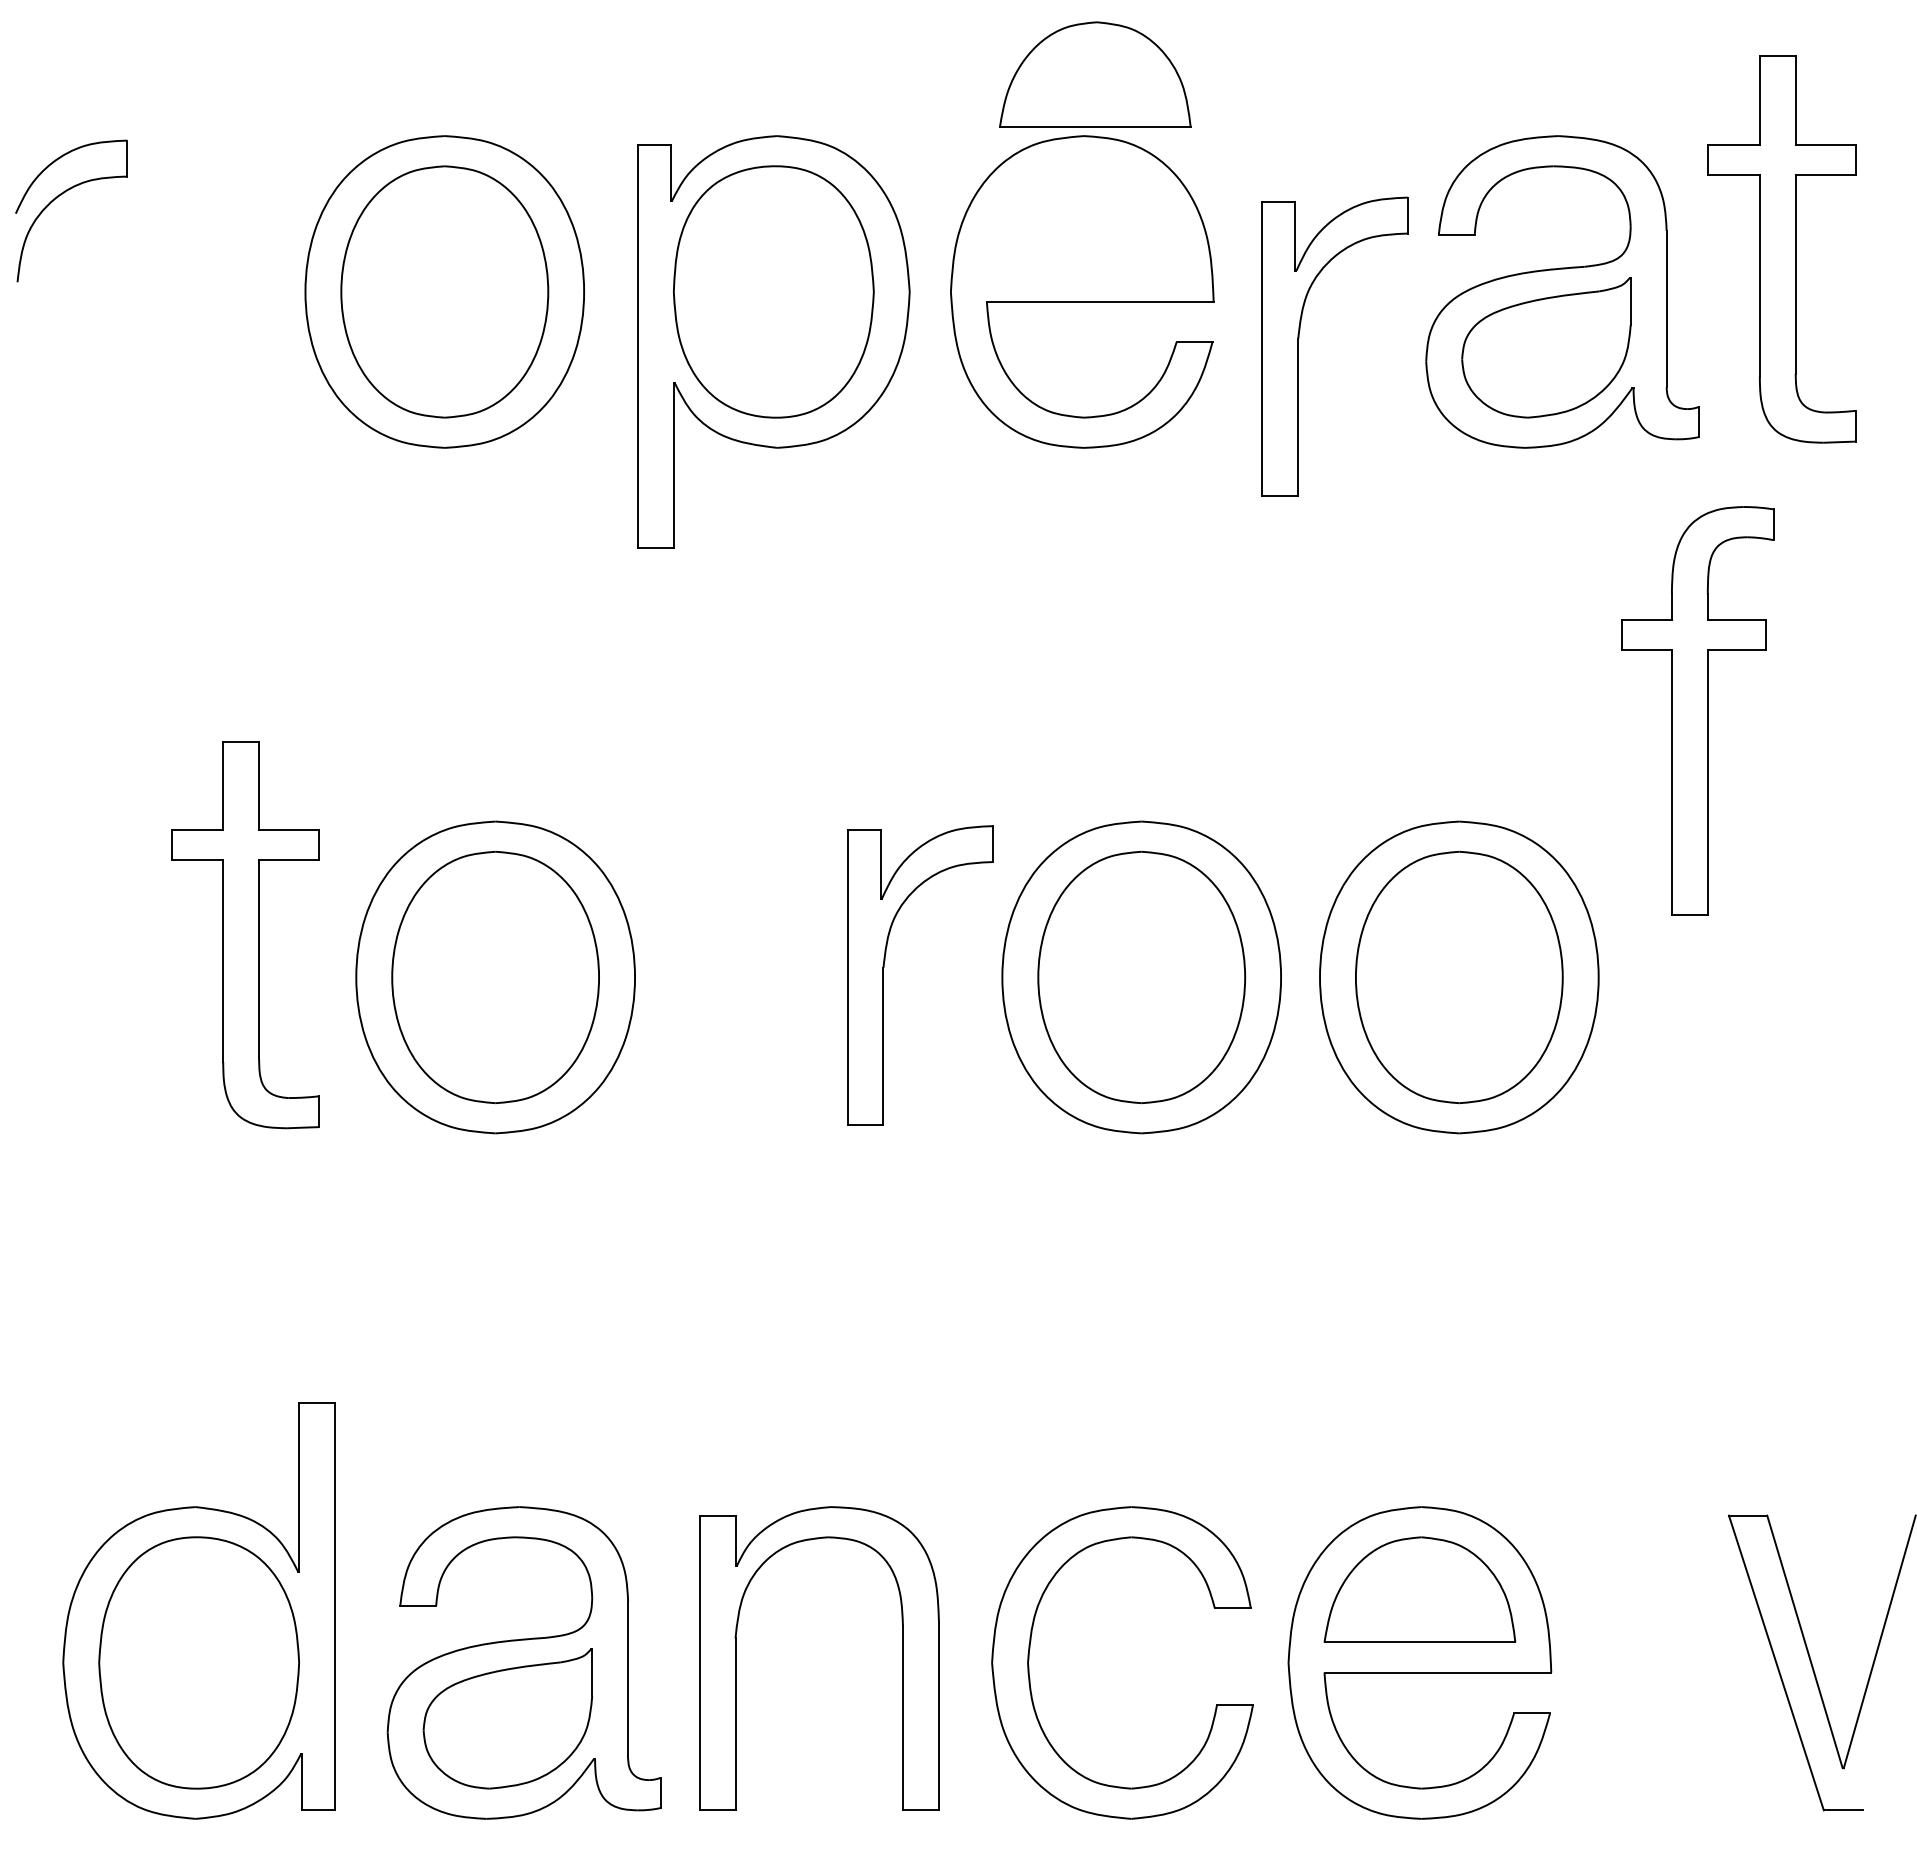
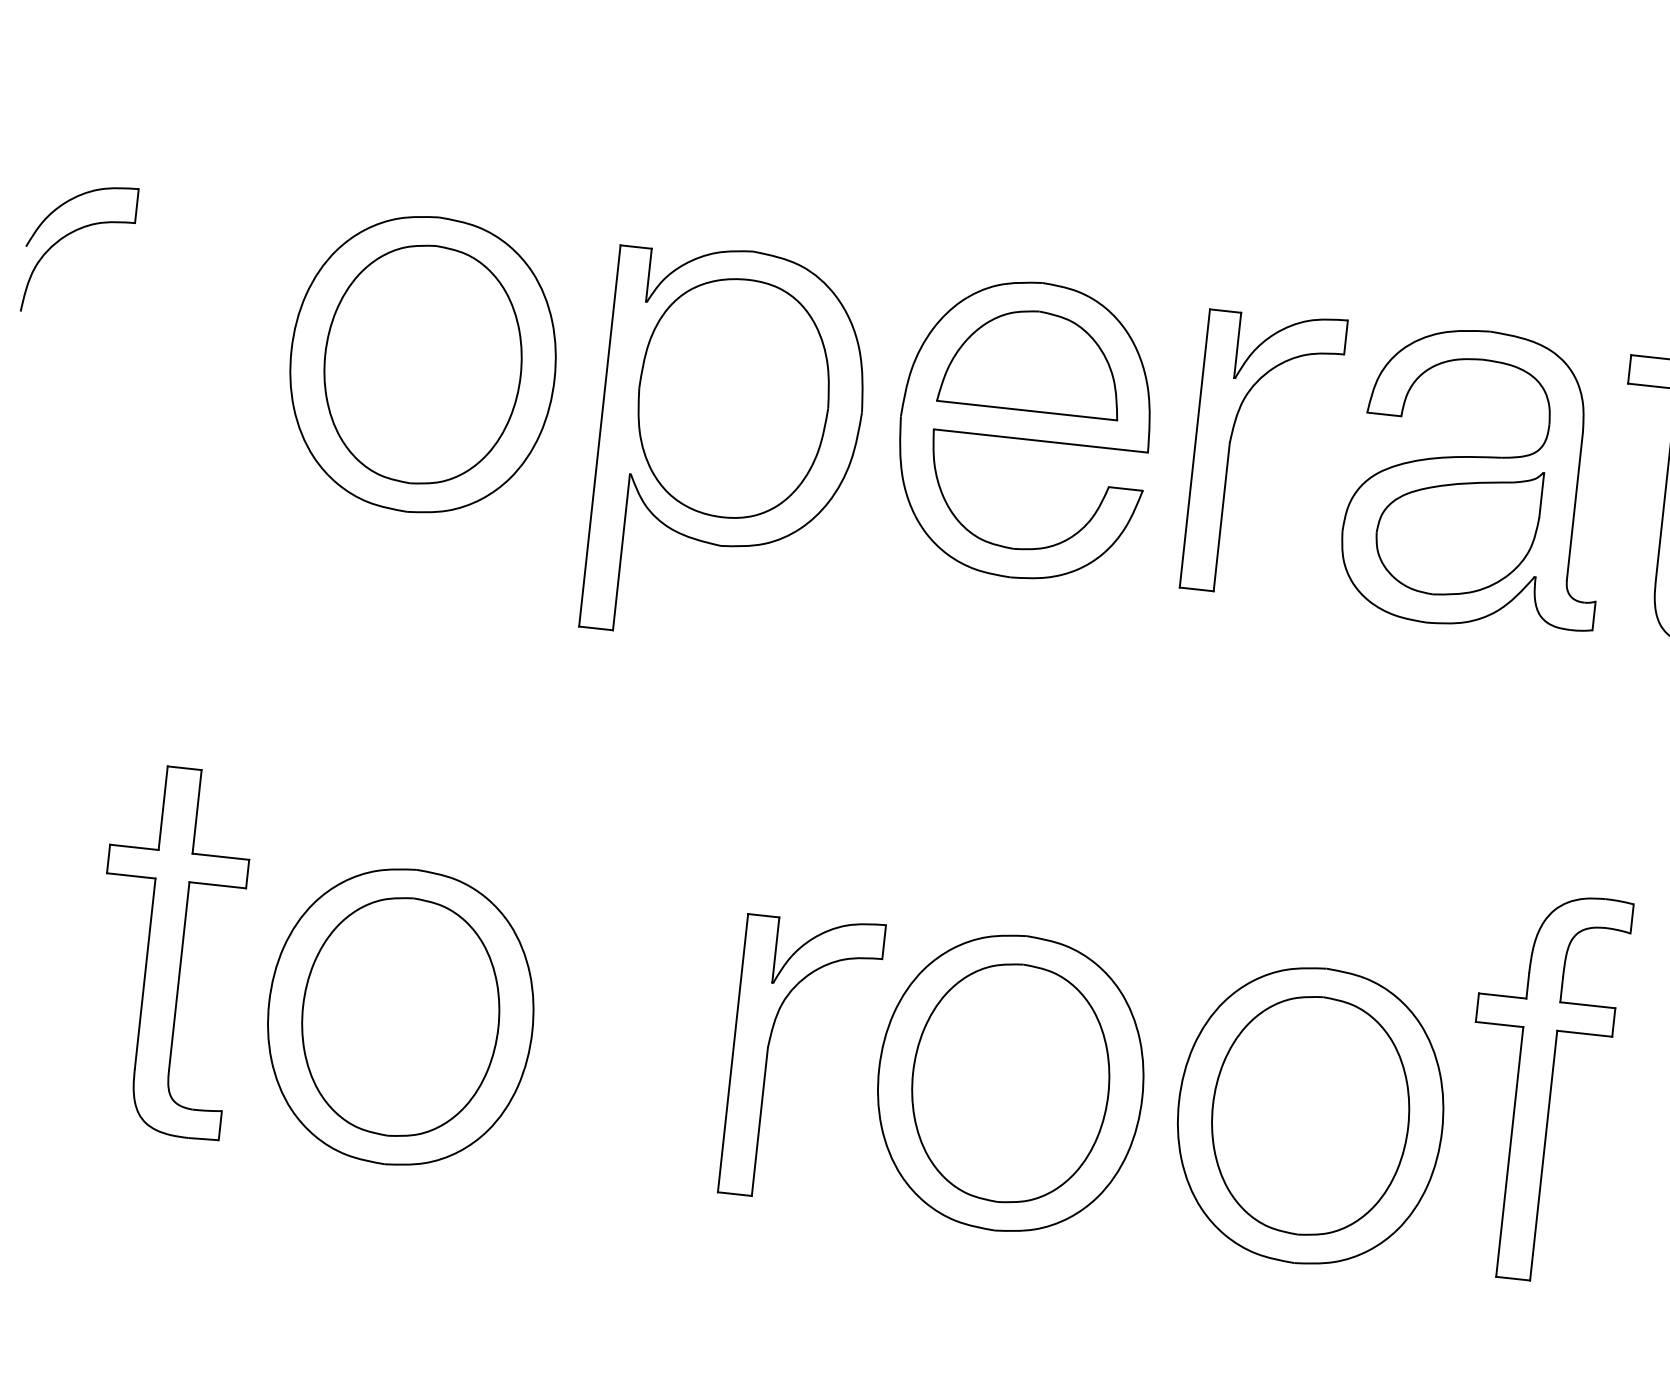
part: (1095, 74) -> (1032, 360), moved
part: (1299, 338) -> (1231, 442), moved
part: (1697, 710) -> (1541, 1086), moved

